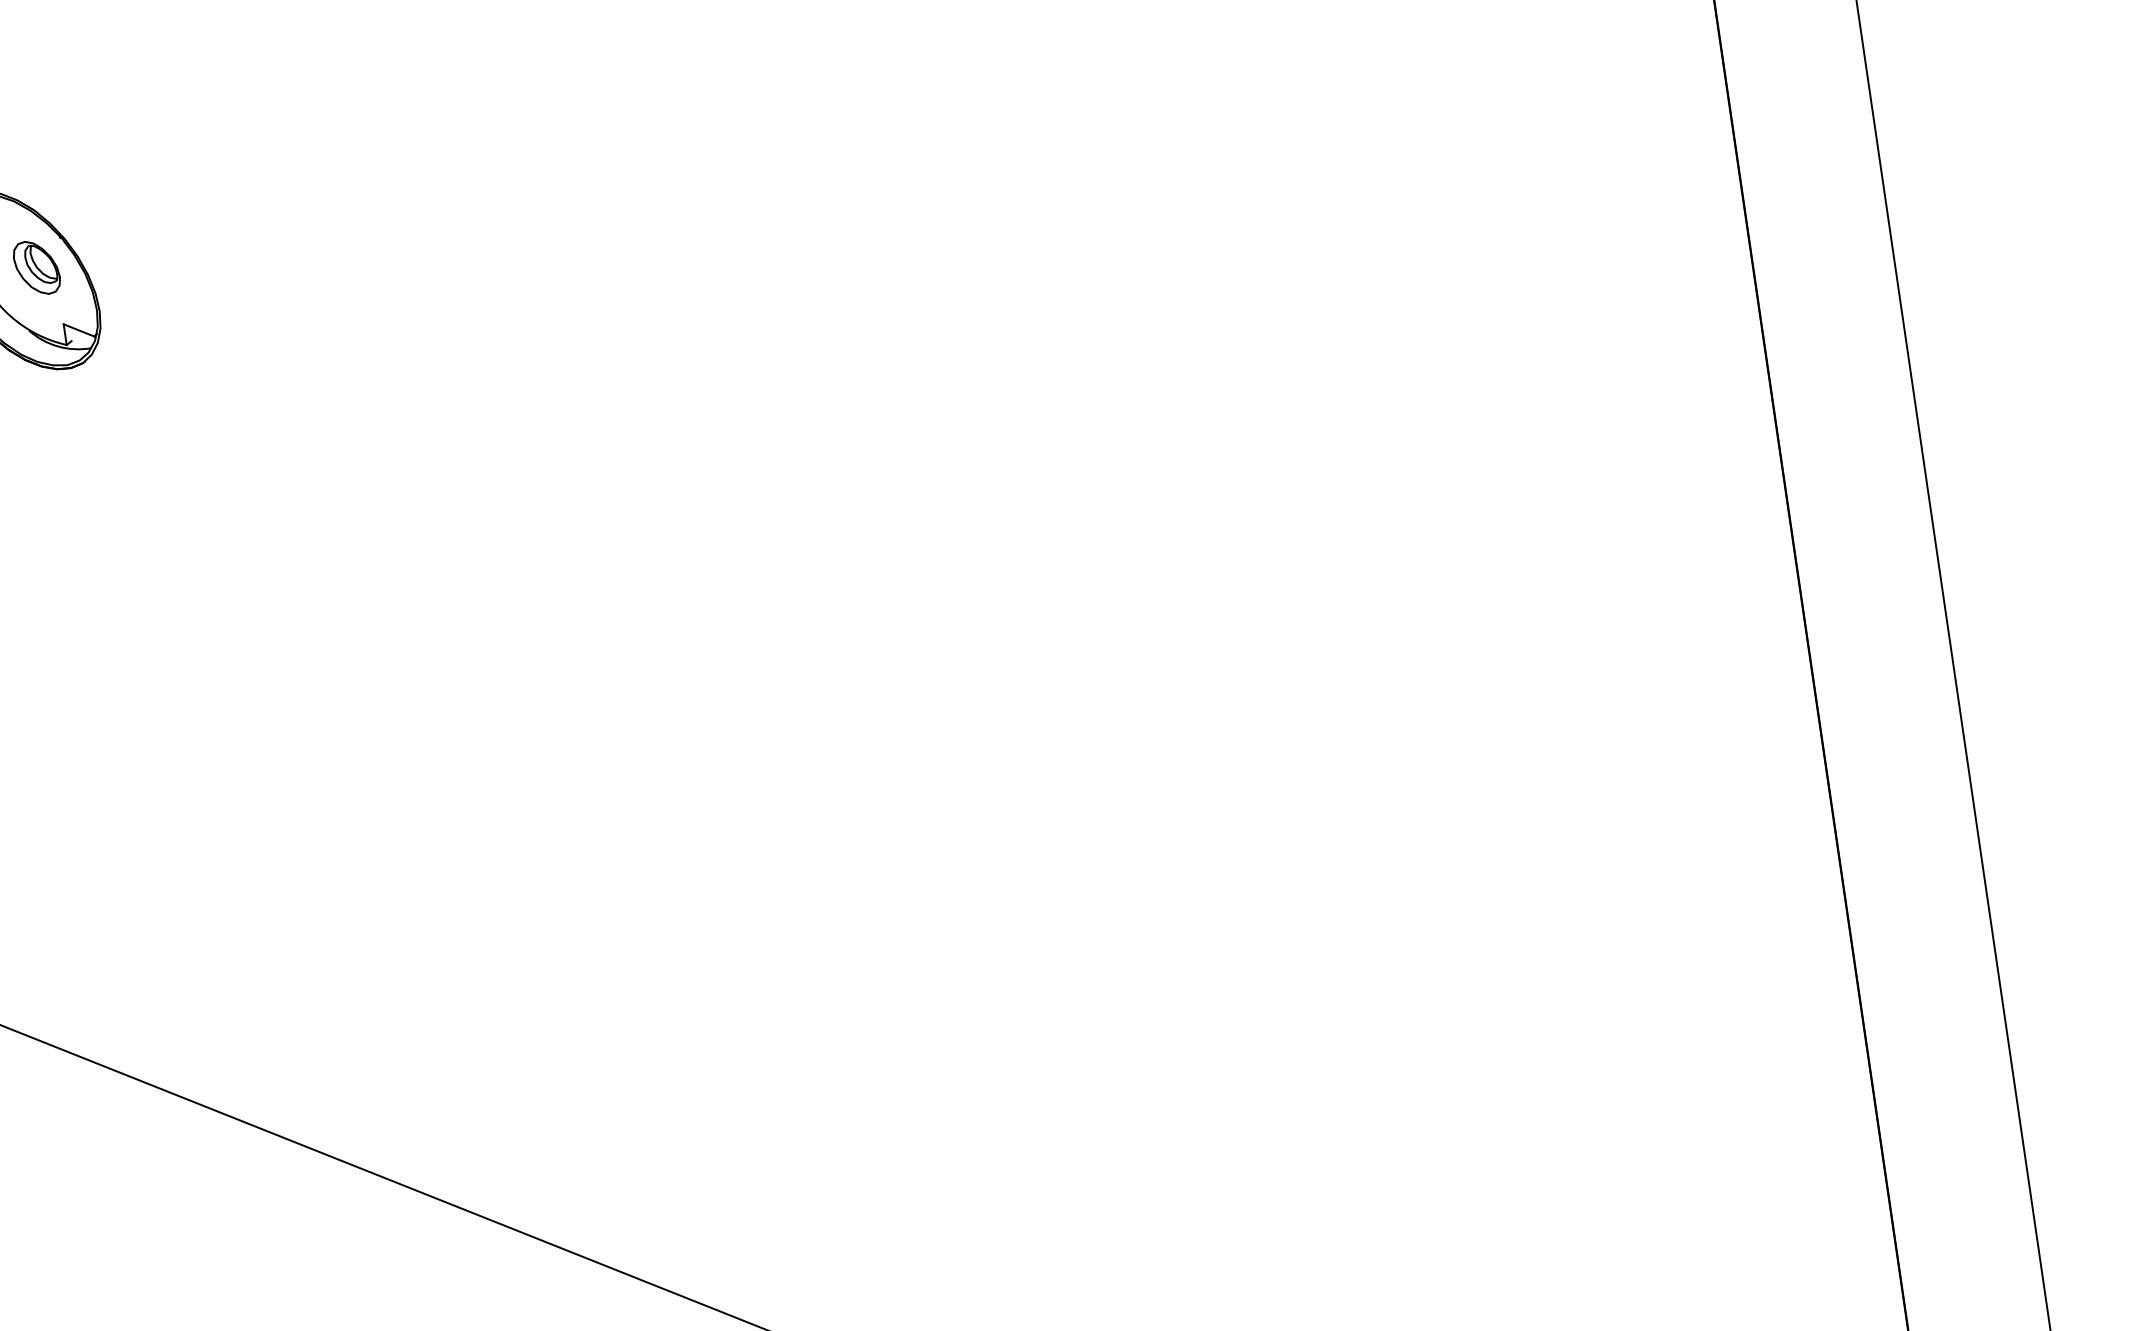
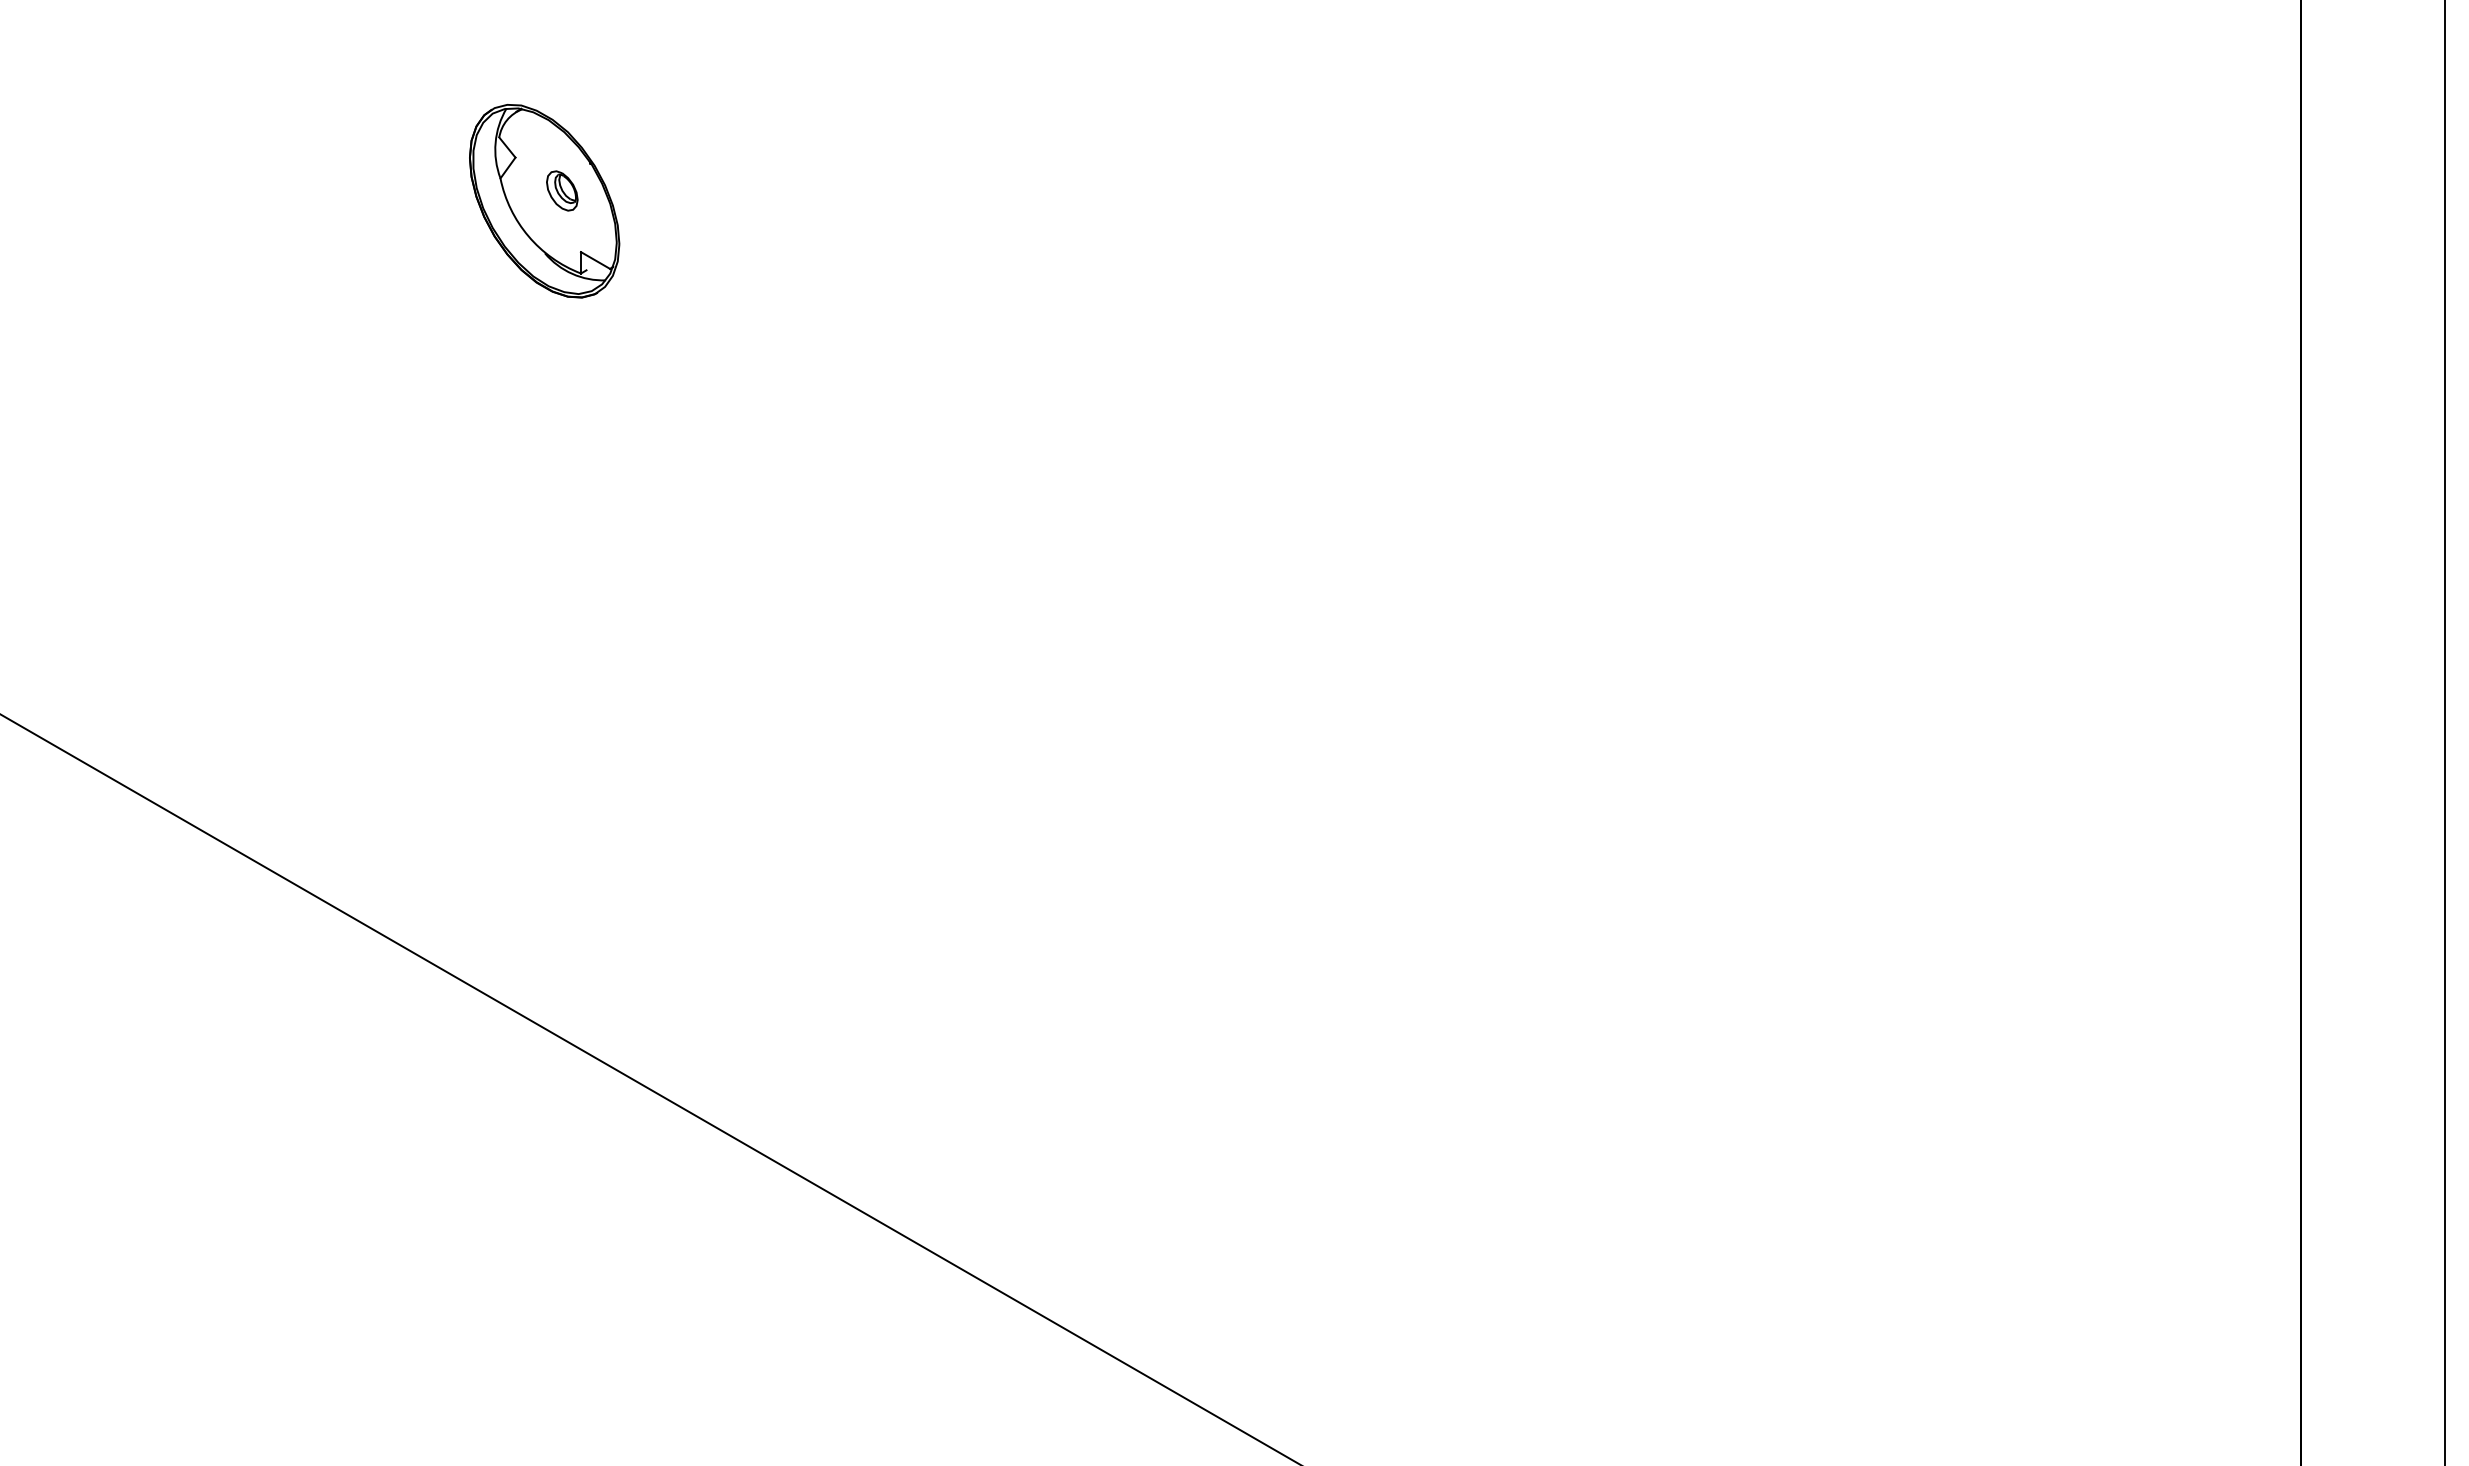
part: (37, 267) -> (562, 190), size x0.7

